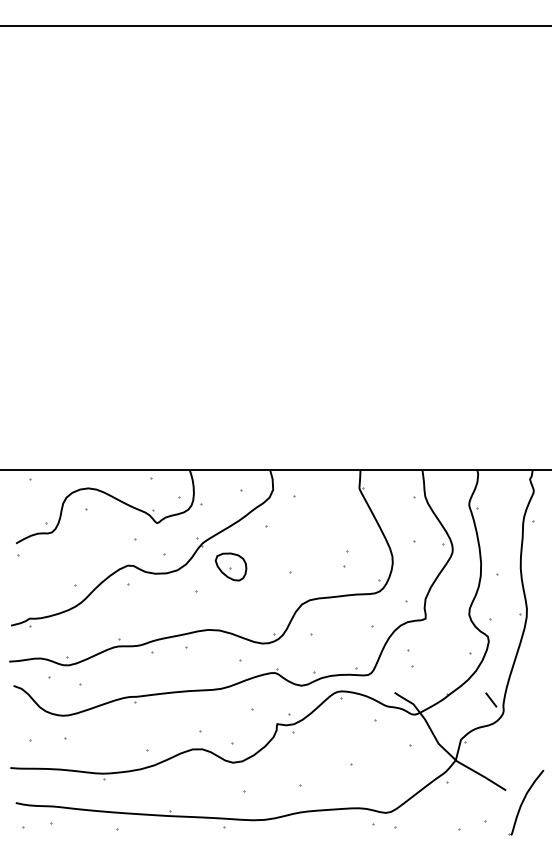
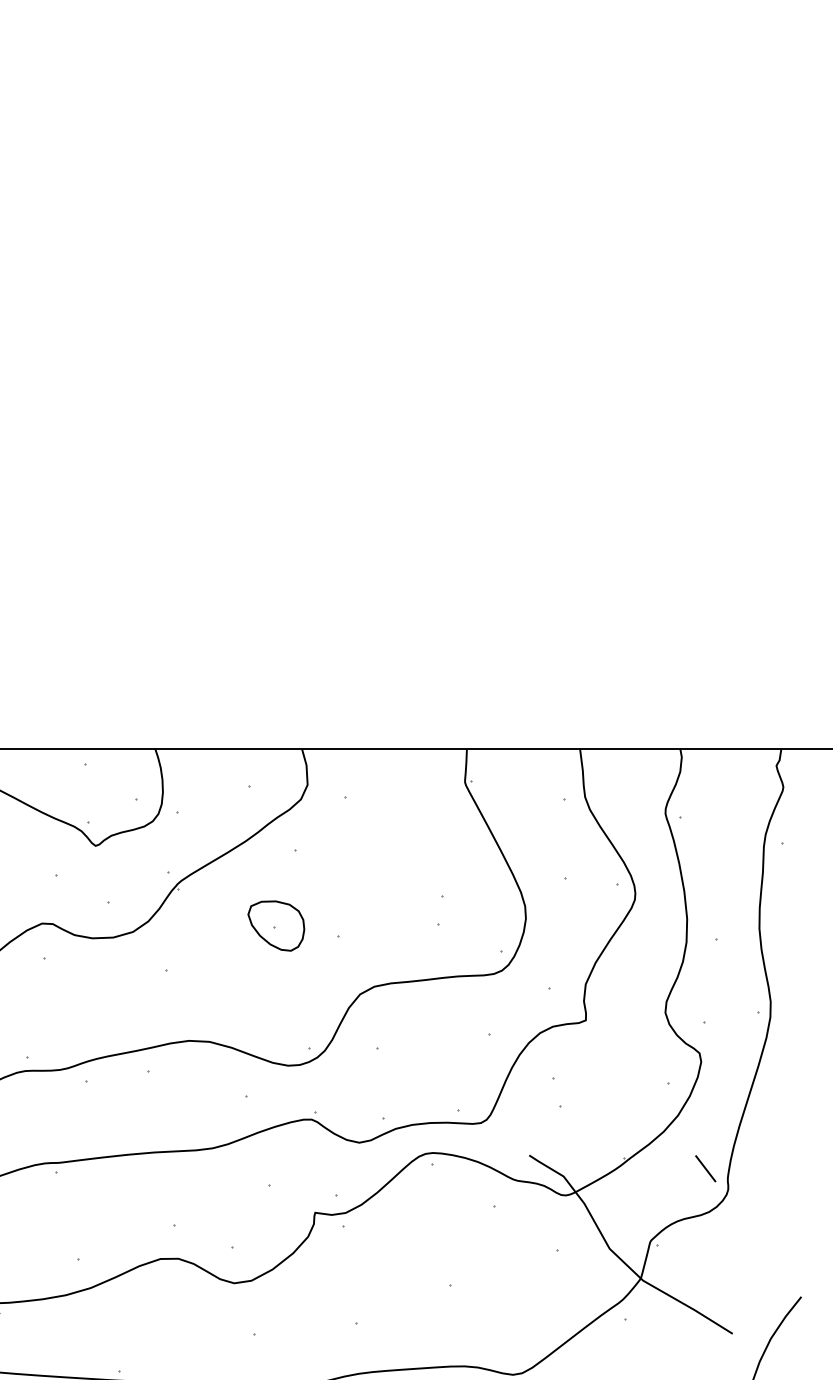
part: (230, 566) -> (275, 925), moved

